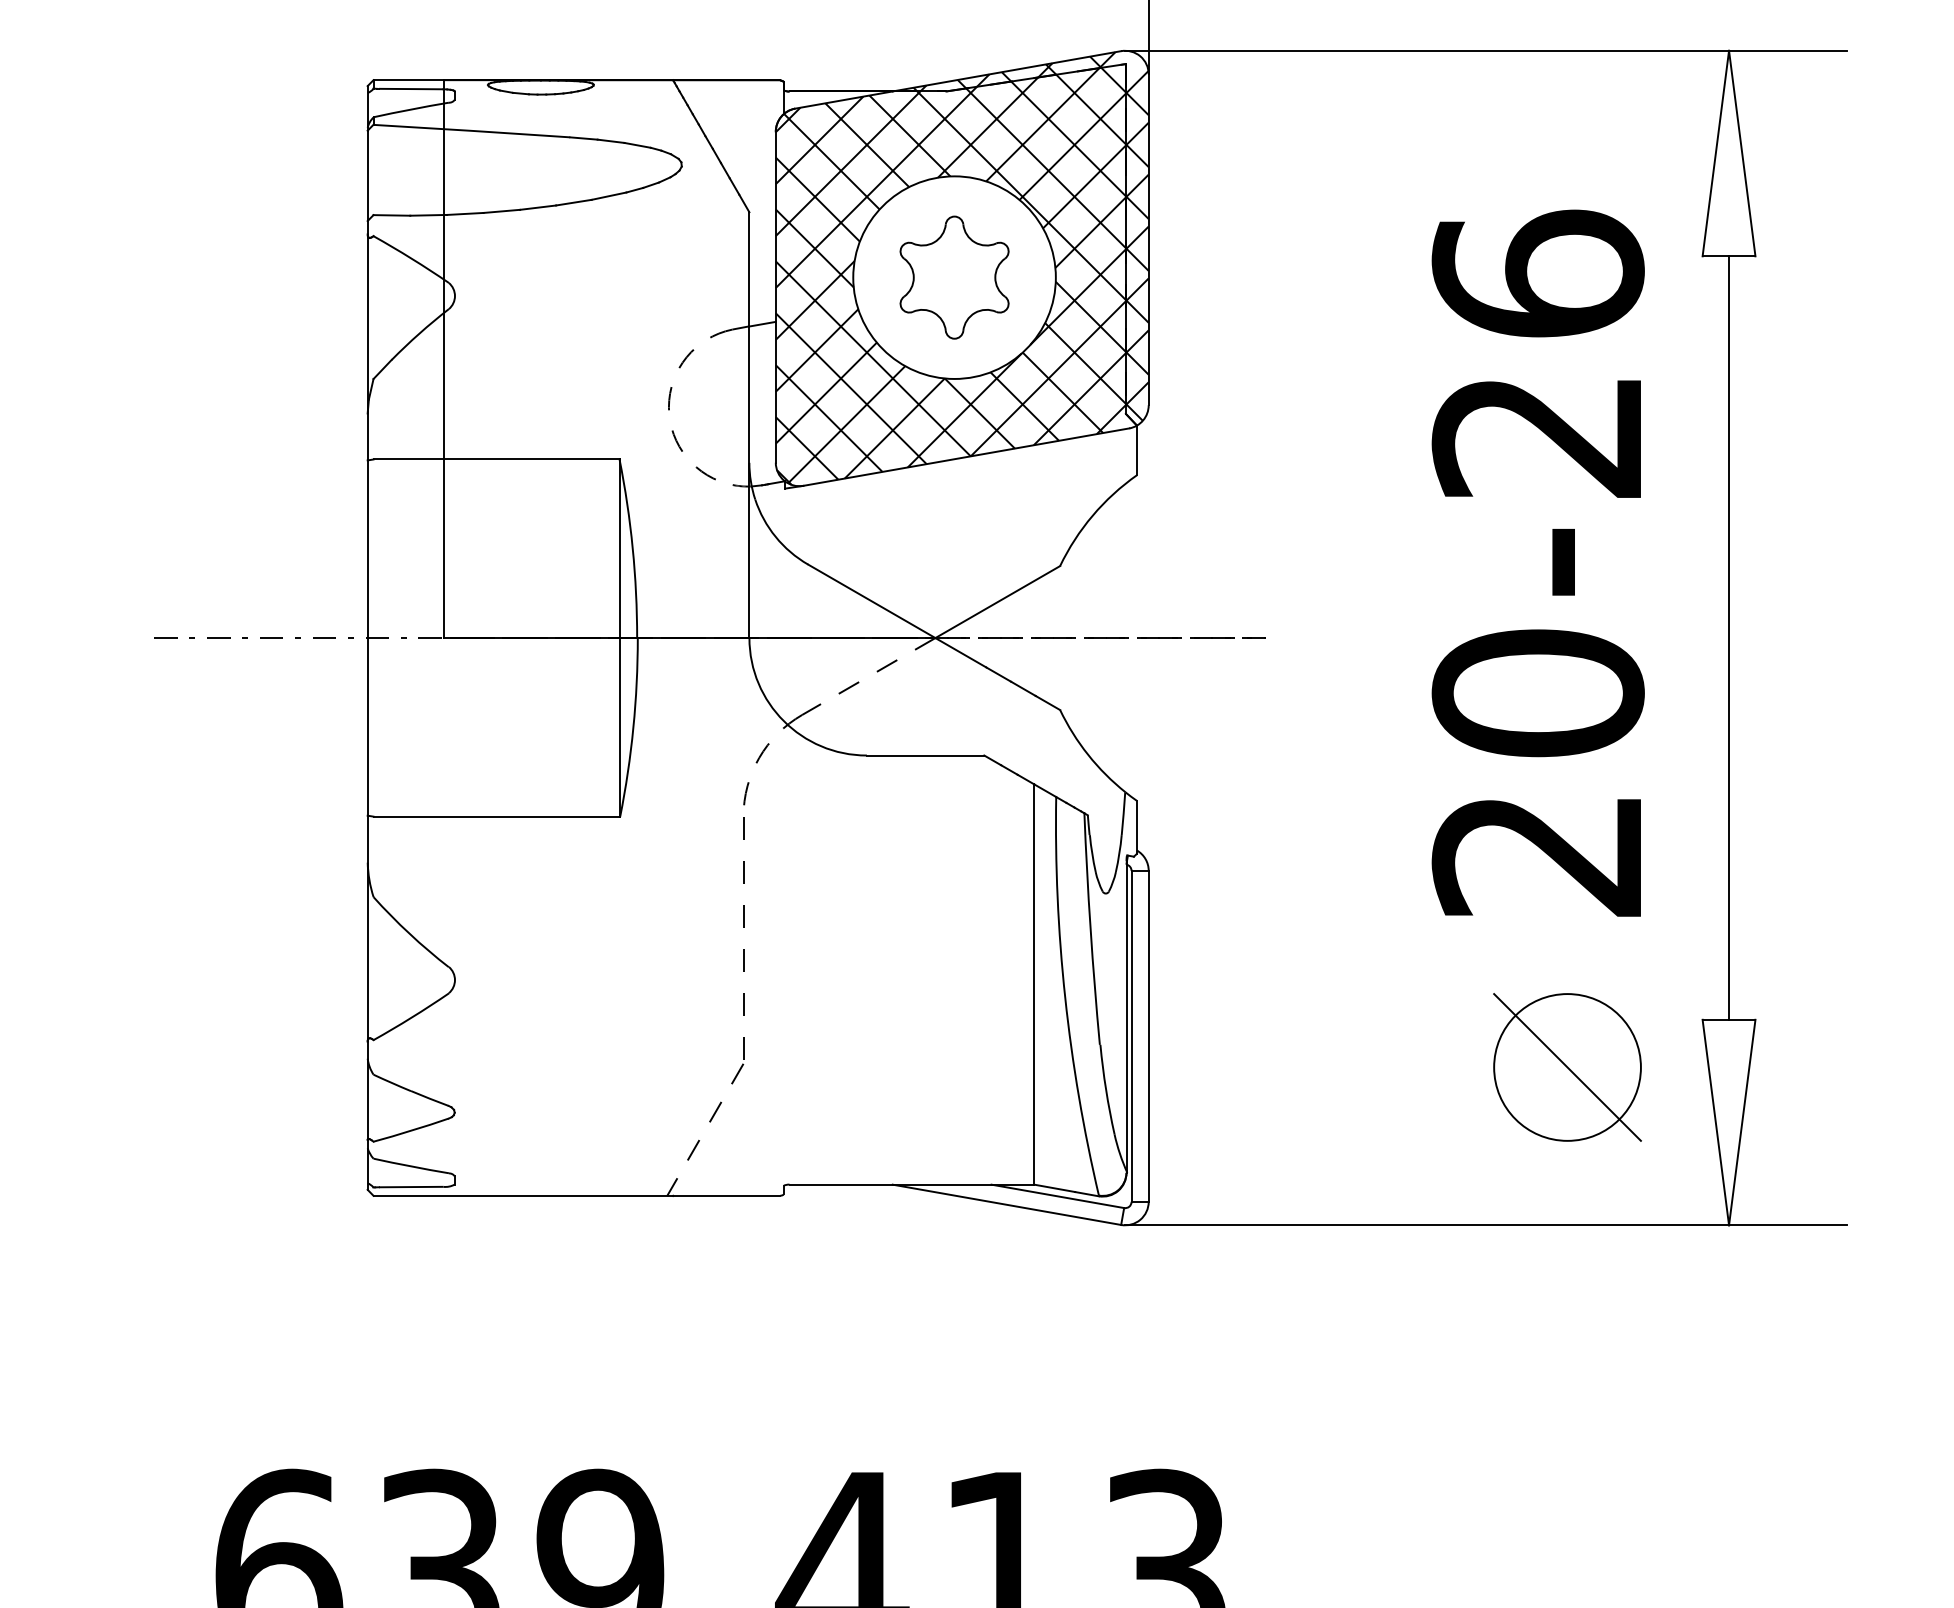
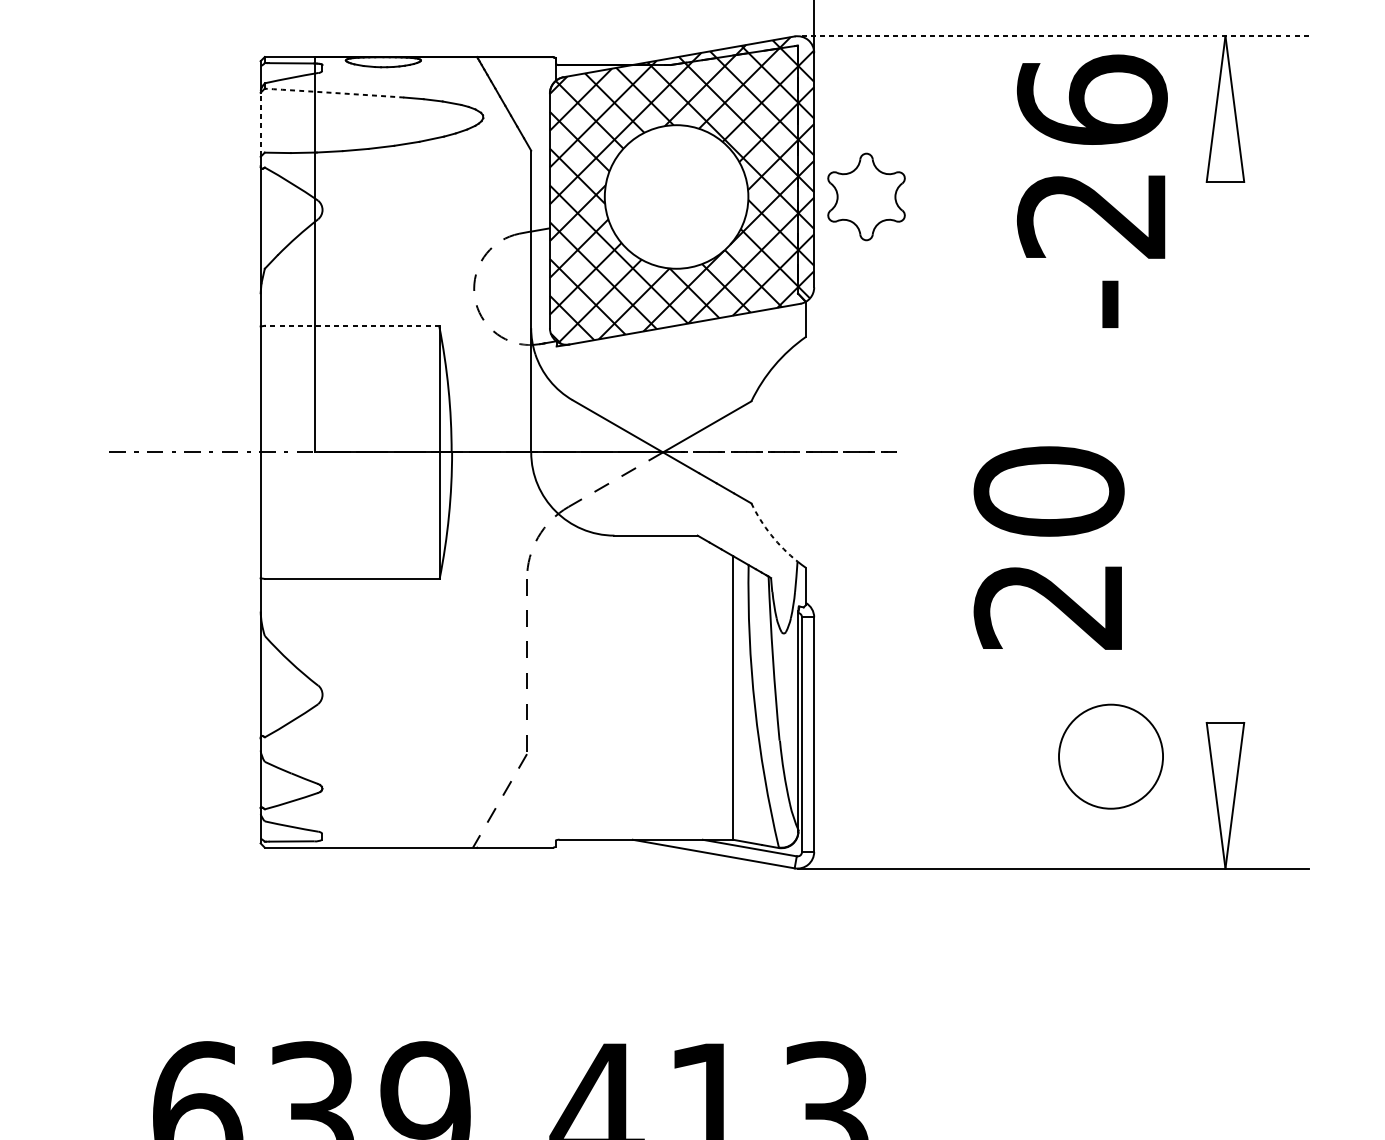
line: (1485, 50) -> (1052, 35), solid -> dashed
arc: (471, 130) -> (334, 92), solid -> dashed
line: (367, 174) -> (260, 123), solid -> dashed
part: (954, 277) -> (866, 196), moved
text: (1537, 402) -> (1091, 191), moved
line: (496, 459) -> (351, 325), solid -> dashed
line: (1729, 637) -> (1225, 452), removed
arc: (1088, 754) -> (771, 534), solid -> dashed
text: (1537, 772) -> (1048, 547), moved
line: (1567, 1067) -> (1110, 756), removed

